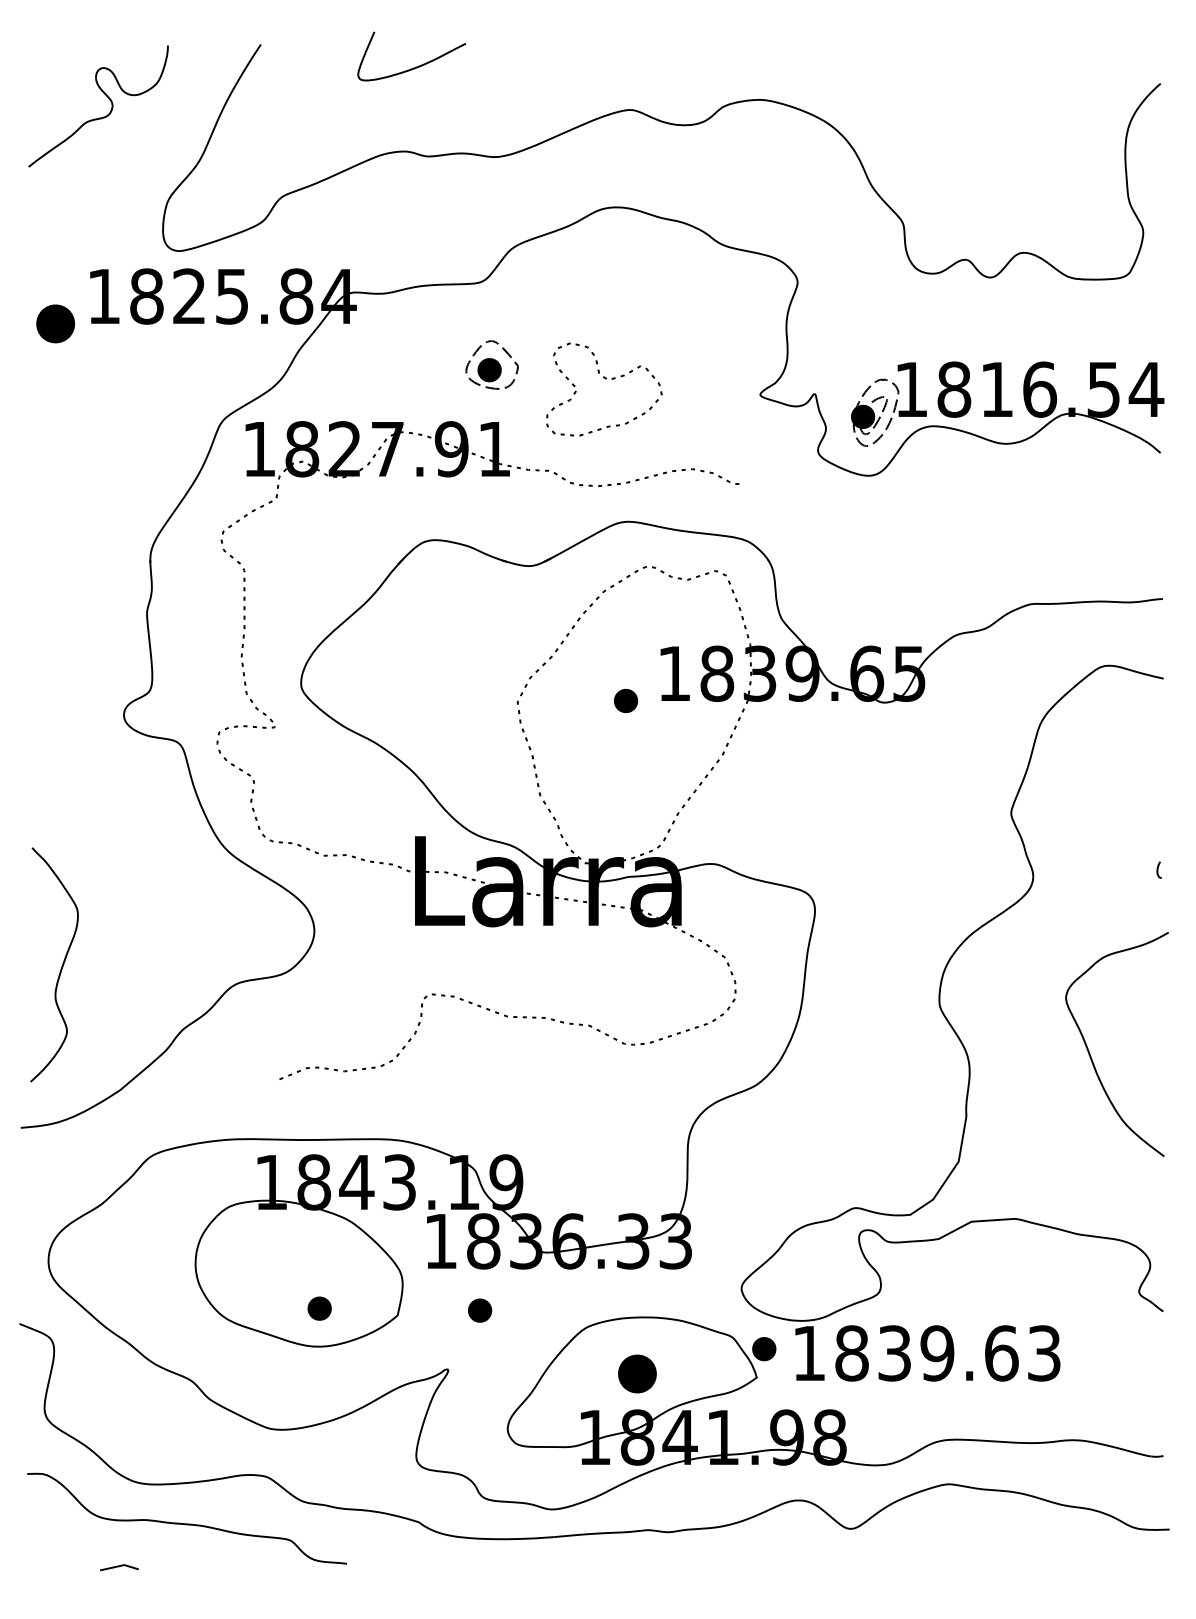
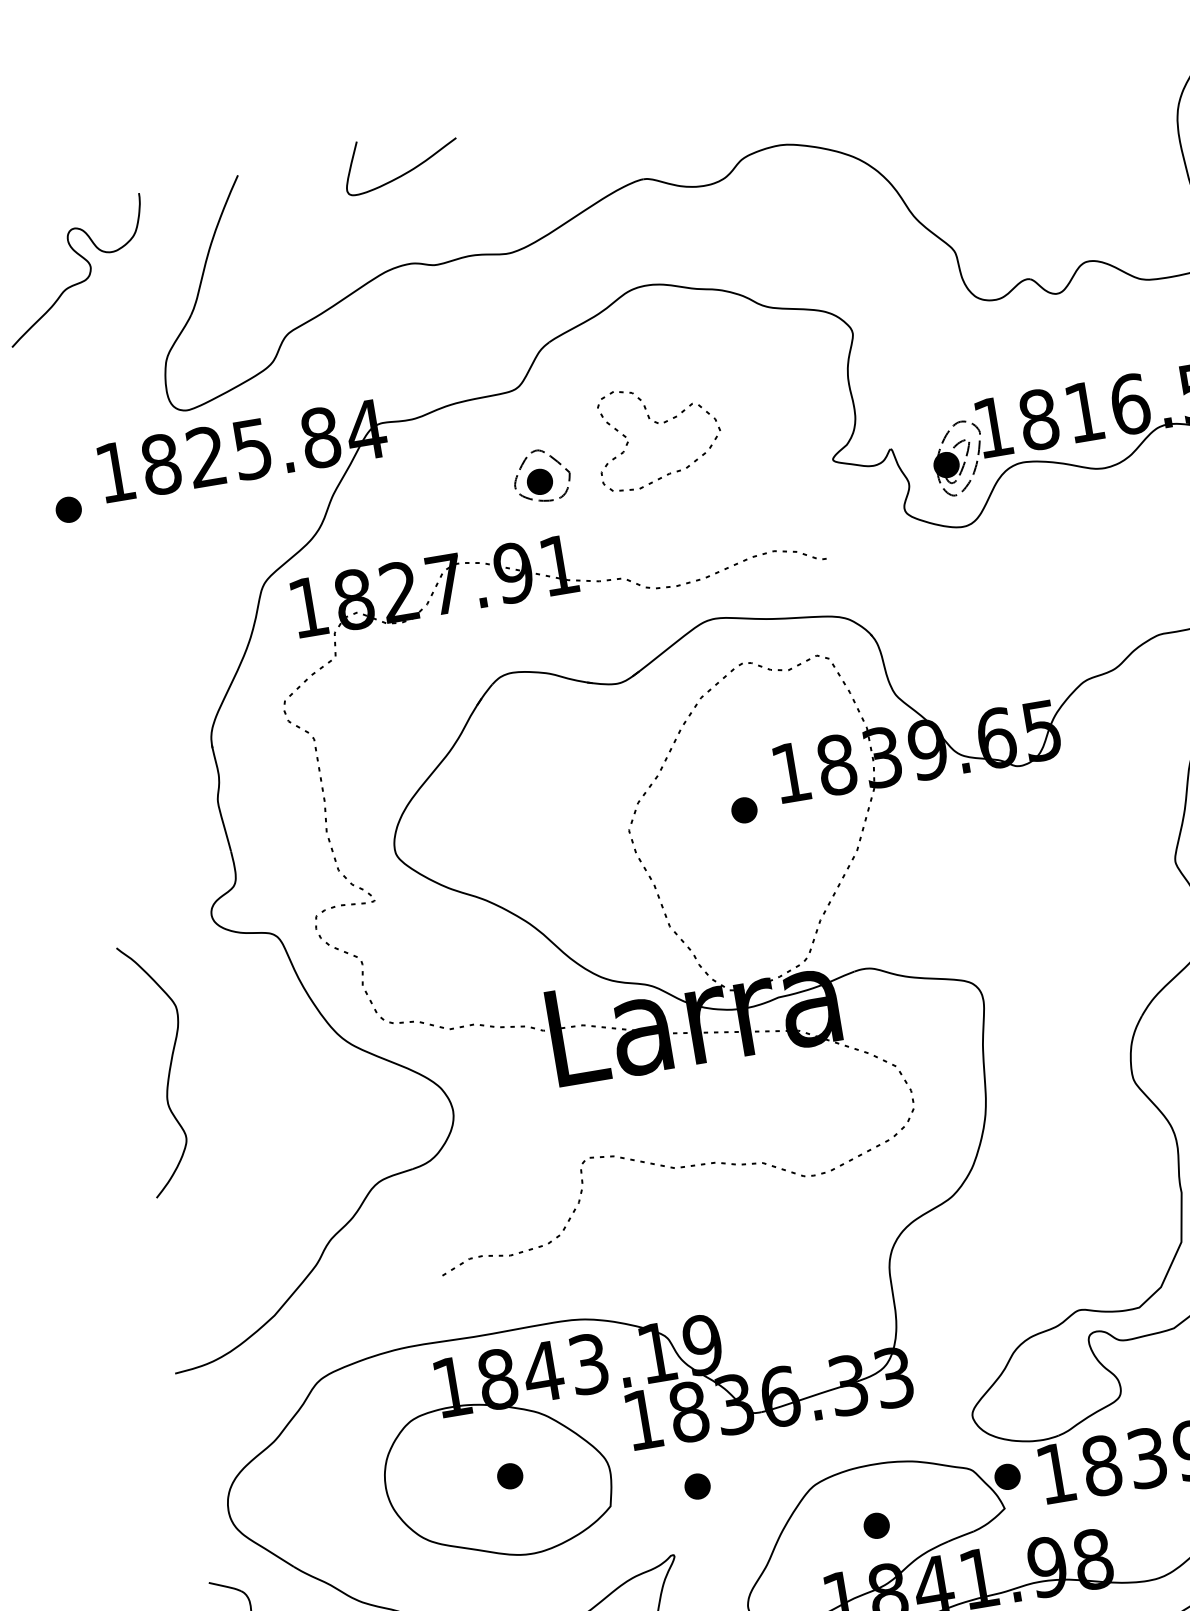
part: (55, 323) -> (68, 509), size x0.62
part: (605, 379) -> (657, 424), moved
curve: (61, 965) -> (168, 1068), moved
part: (319, 1308) -> (509, 1476), moved
part: (637, 1373) -> (876, 1525), size x0.62

